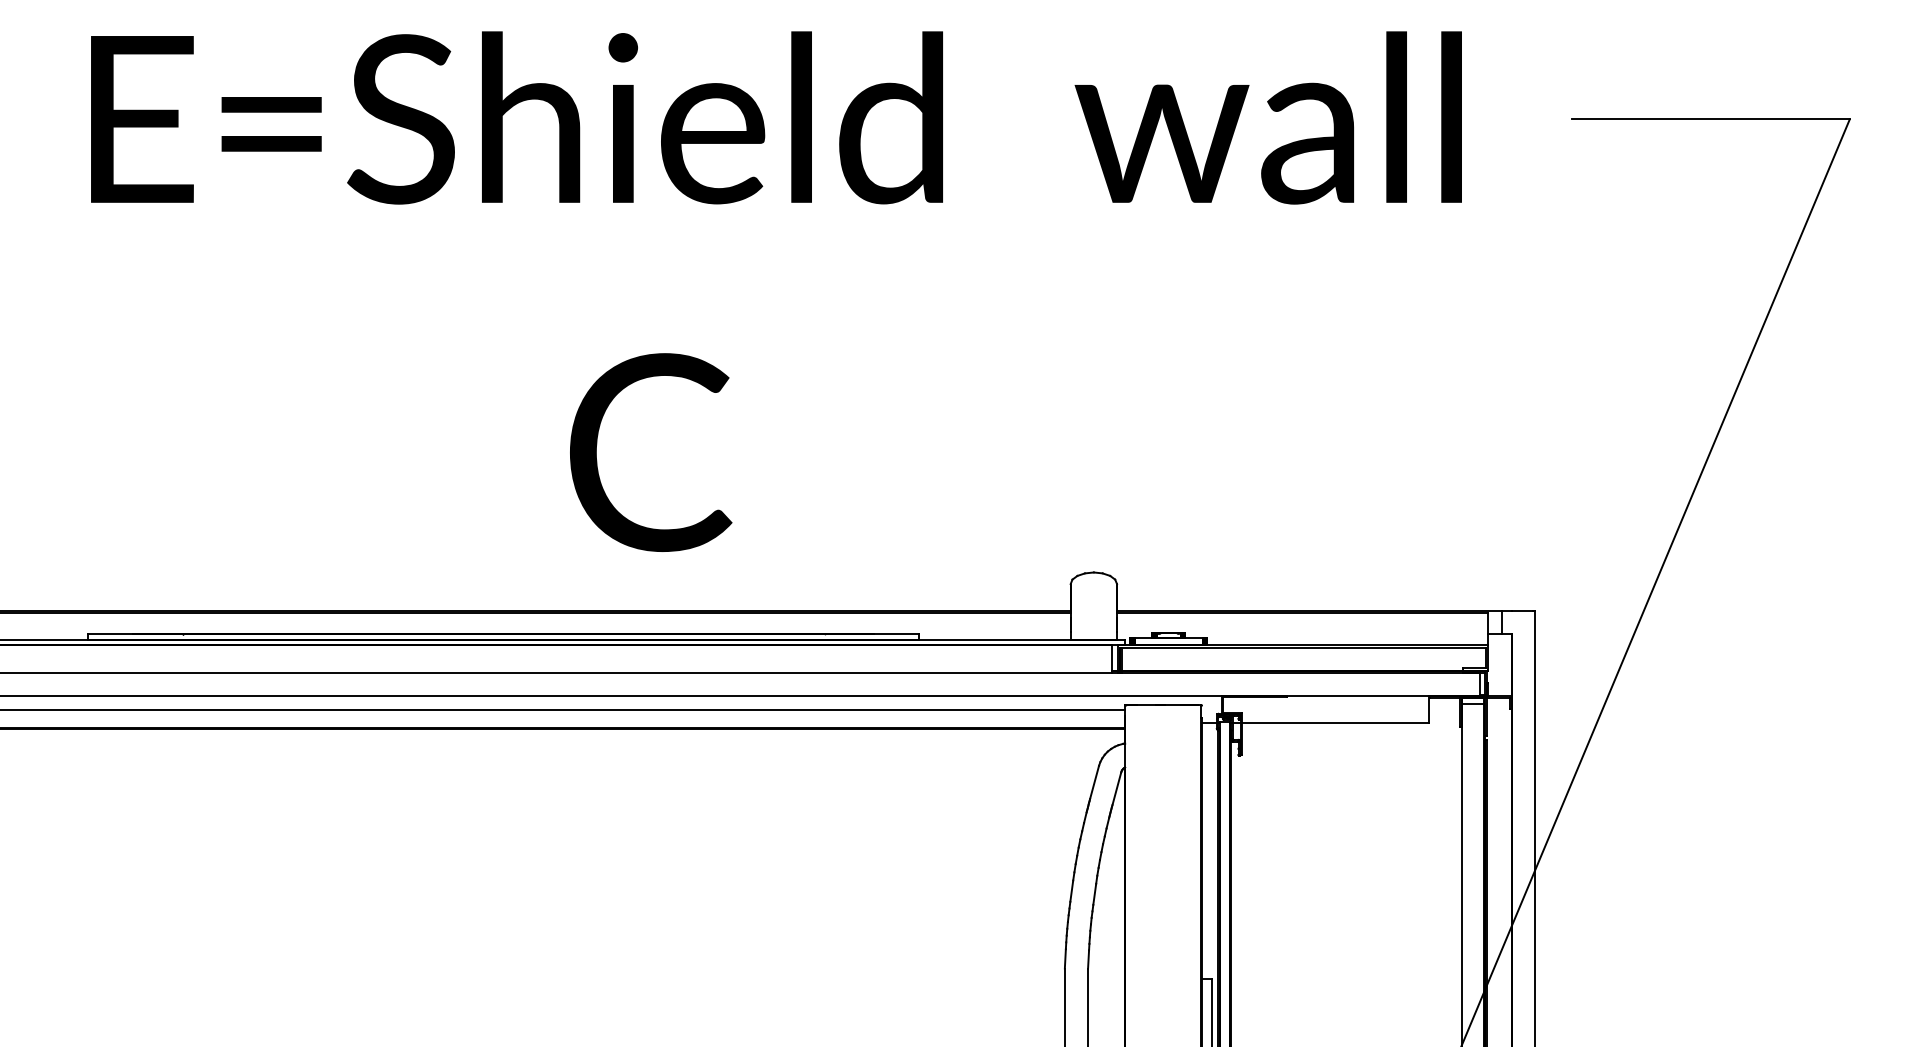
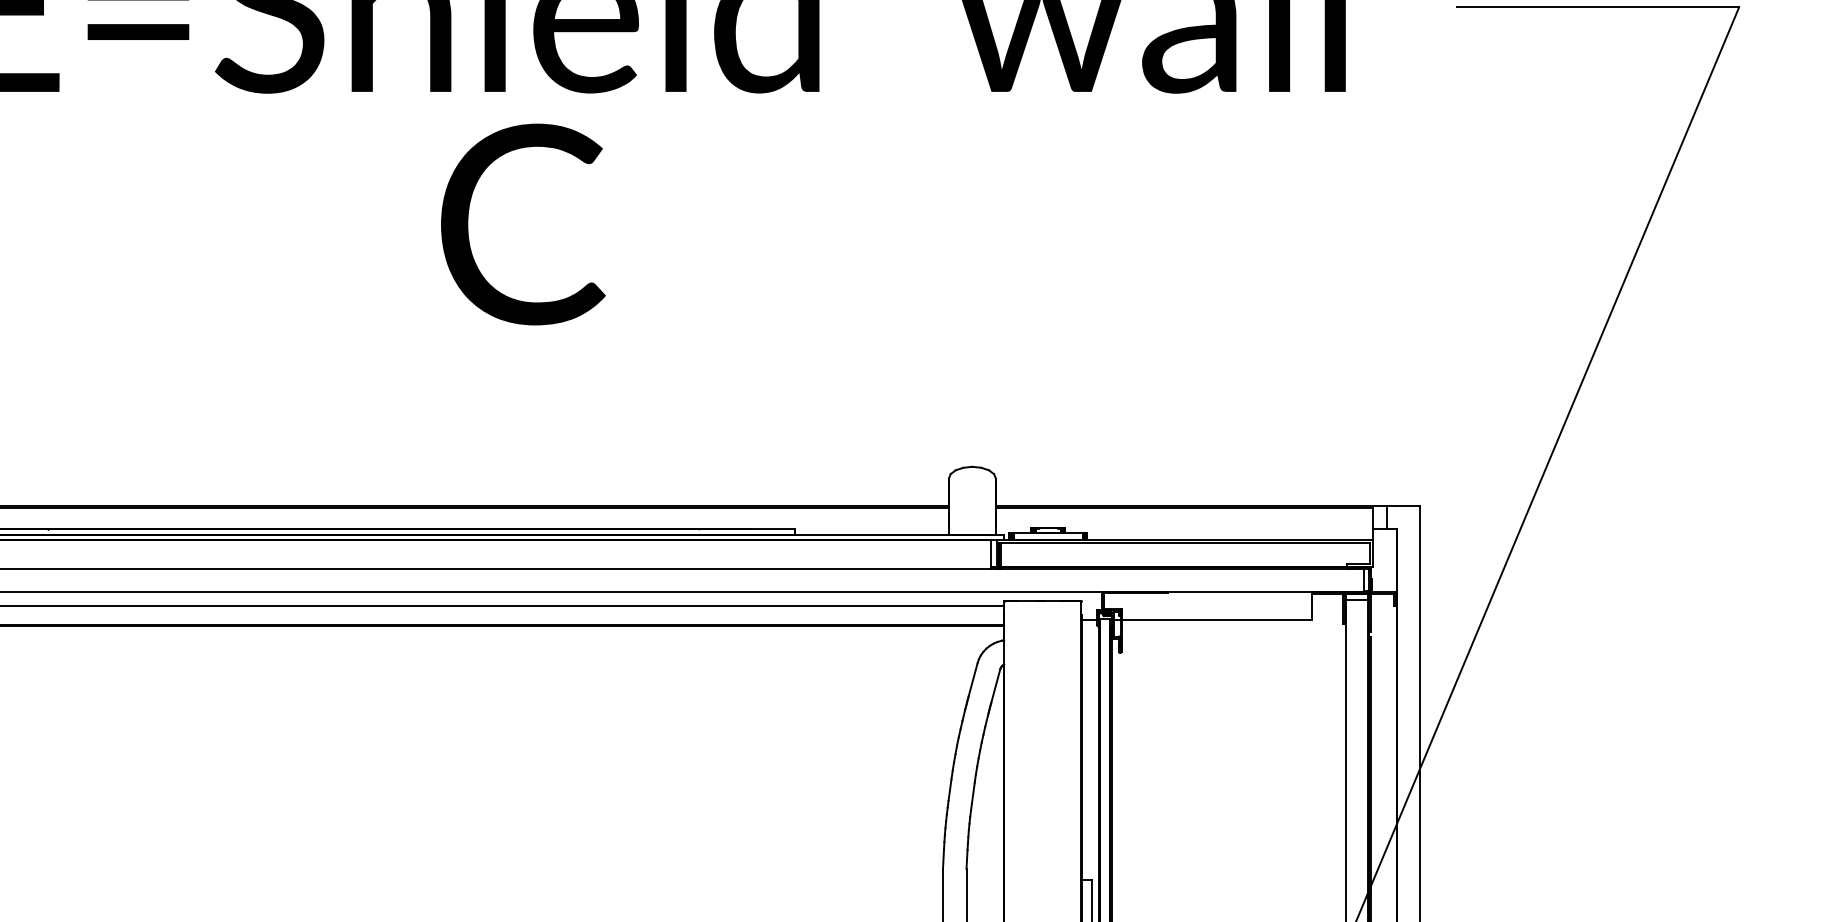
text: (651, 452) -> (523, 224), moved

